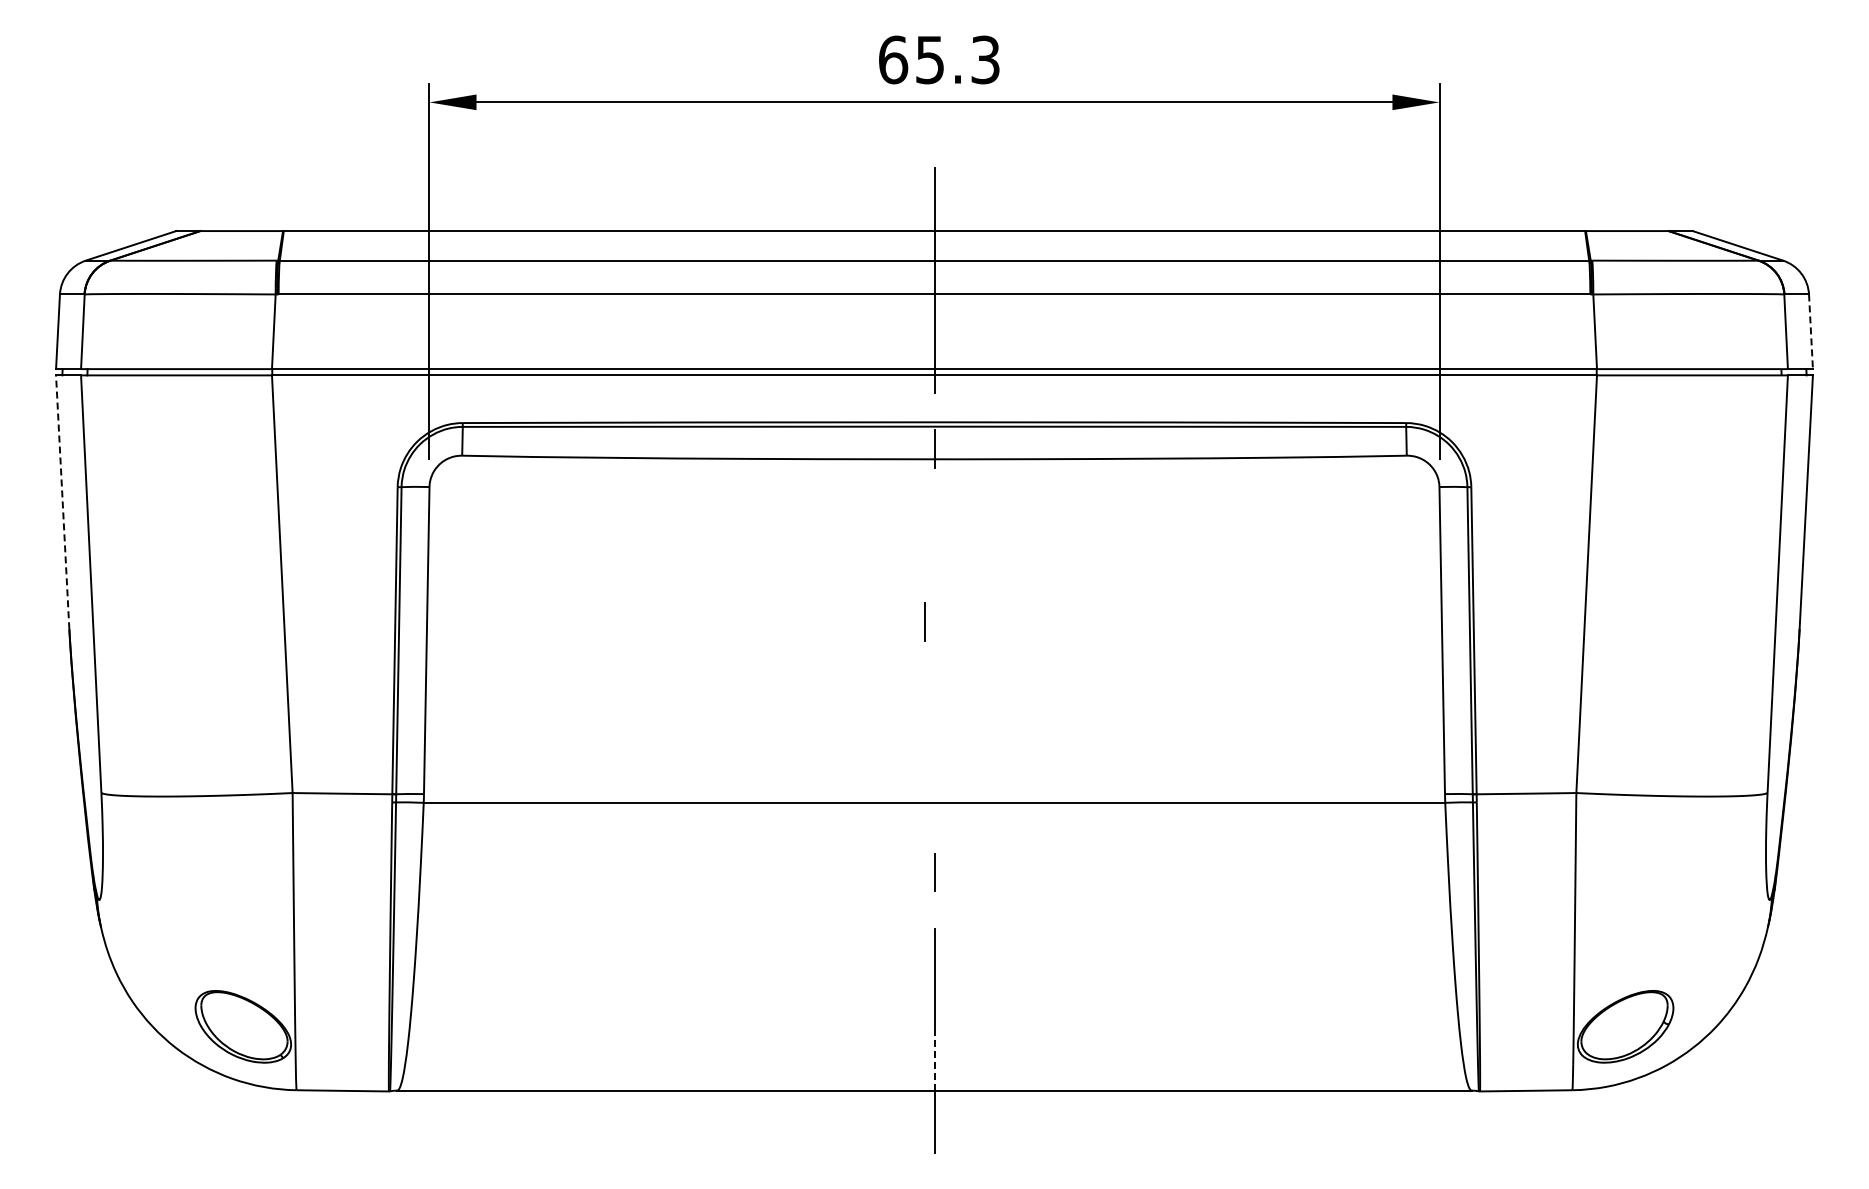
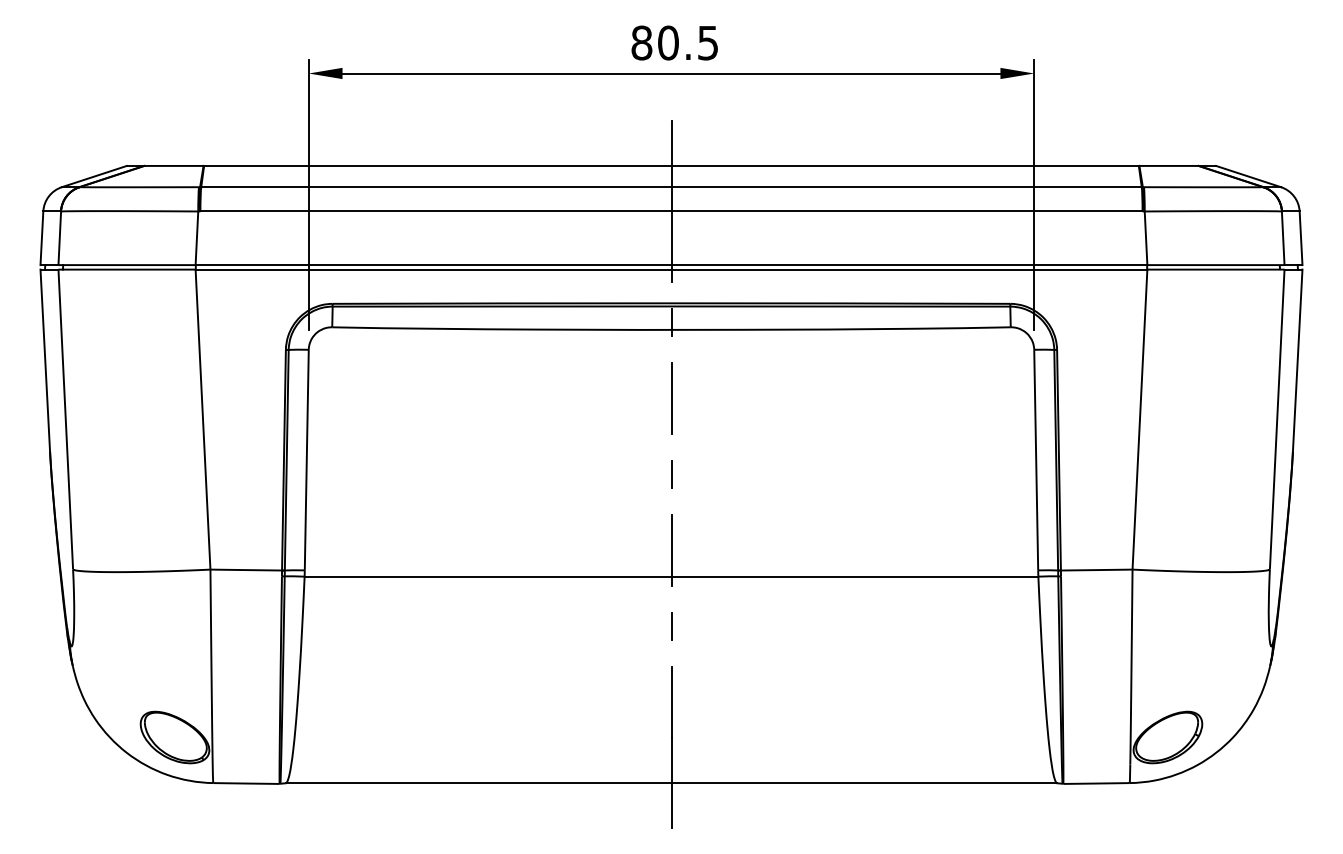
text: (939, 59) -> (675, 42), 65.3 -> 80.5
line: (1810, 332) -> (1300, 238), dashed -> solid
line: (62, 501) -> (45, 360), dashed -> solid
line: (934, 554) -> (671, 398), added
line: (924, 621) -> (671, 474), moved
line: (934, 766) -> (671, 550), added
line: (934, 1058) -> (671, 760), dashed -> solid

